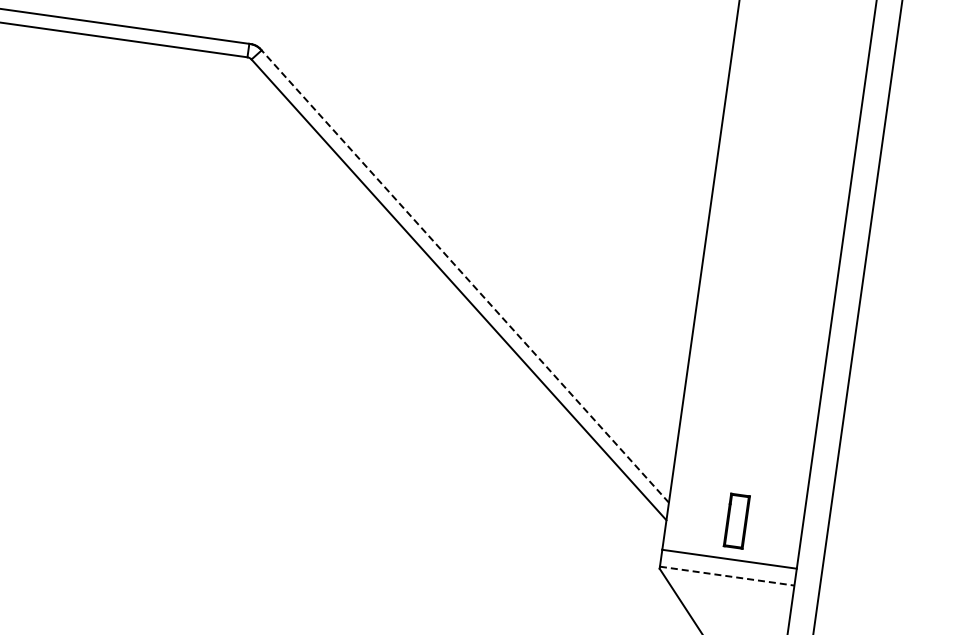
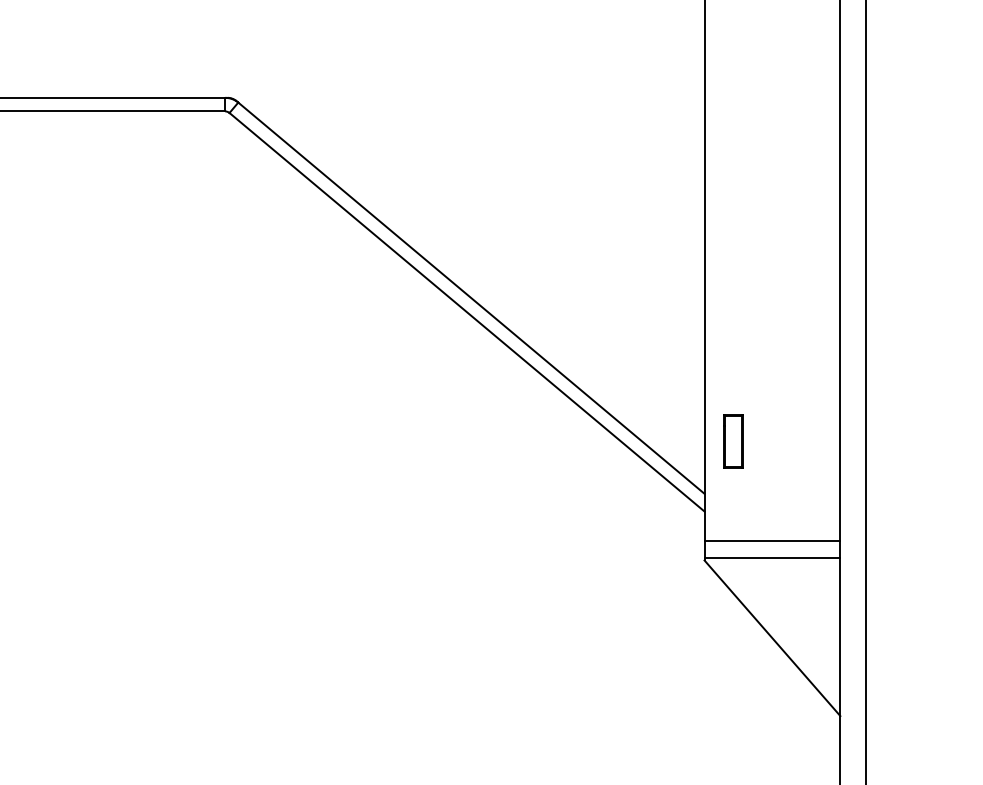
line: (465, 275) -> (471, 297), dashed -> solid
part: (736, 521) -> (733, 441), moved
line: (727, 576) -> (772, 558), dashed -> solid

